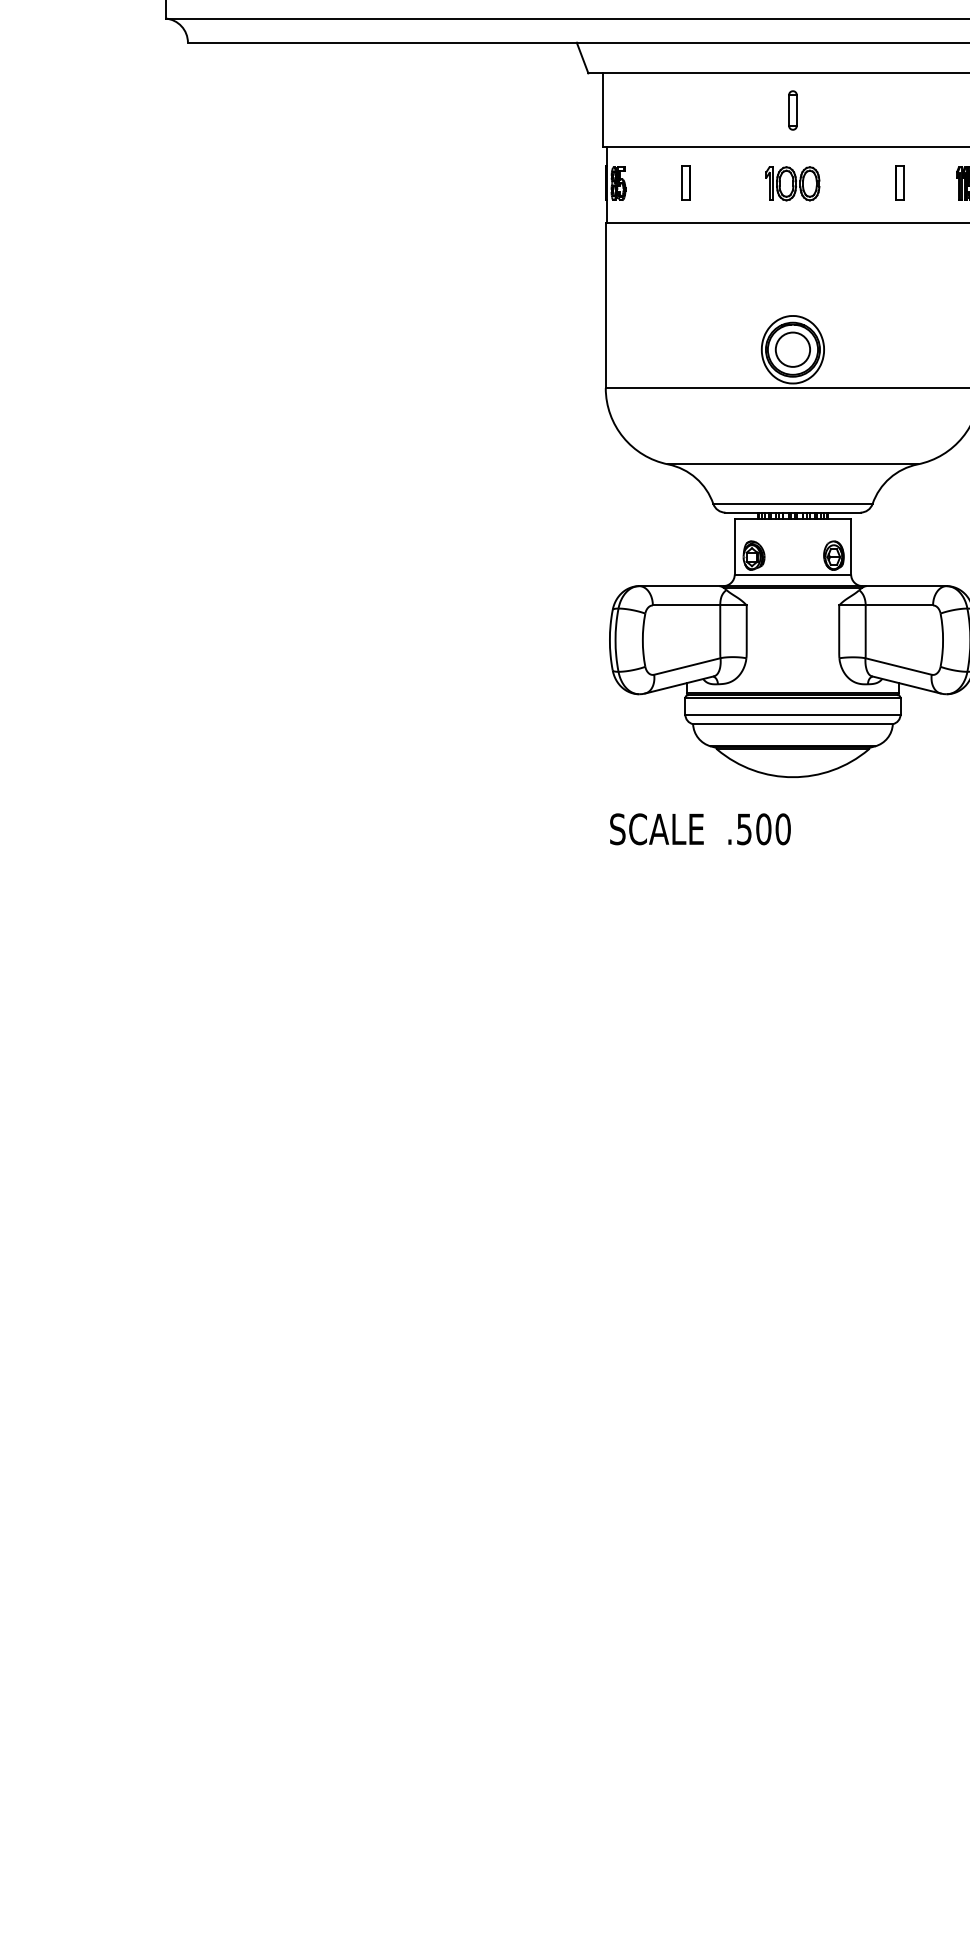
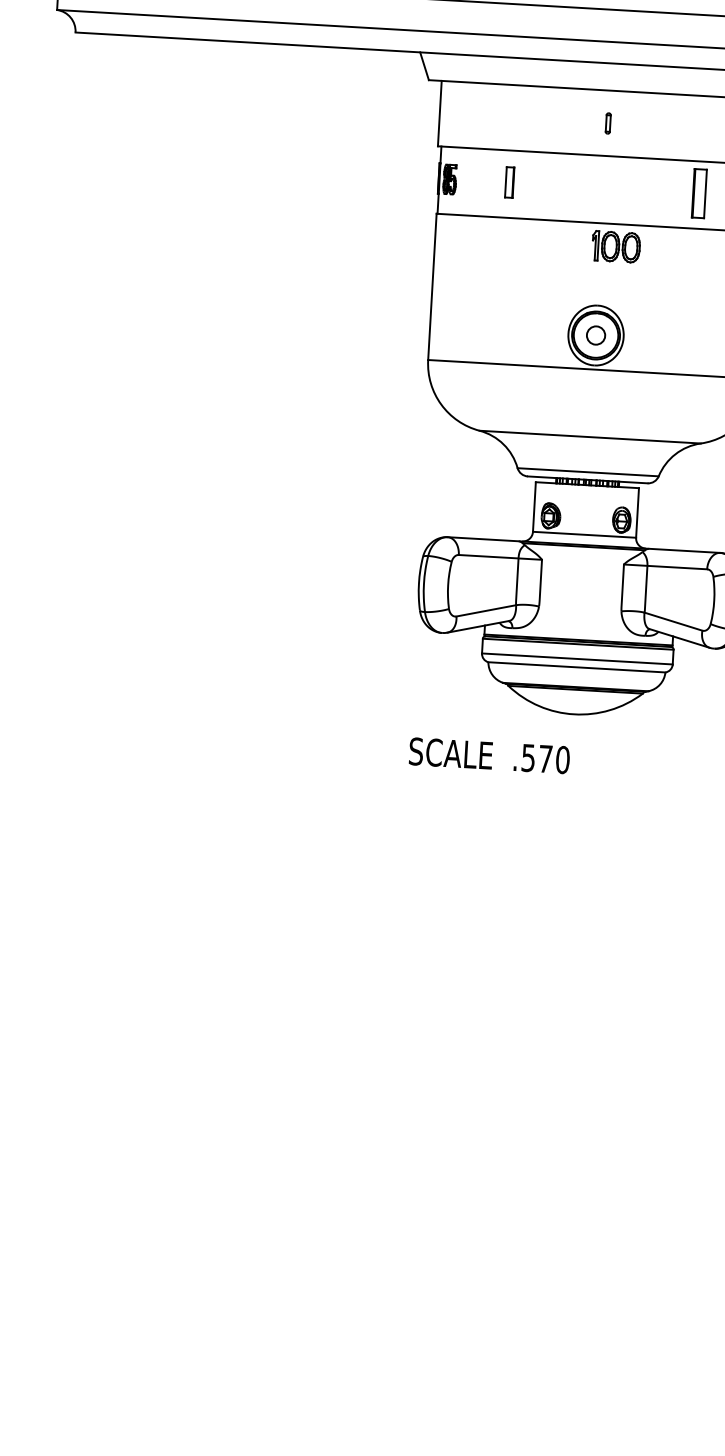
part: (792, 110) -> (607, 123), size x0.6
part: (899, 182) -> (699, 192), size x1.6
part: (792, 183) -> (615, 246), moved
circle: (792, 349) -> (595, 335), size x0.6
text: (763, 829) -> (545, 759), .500 -> .570

